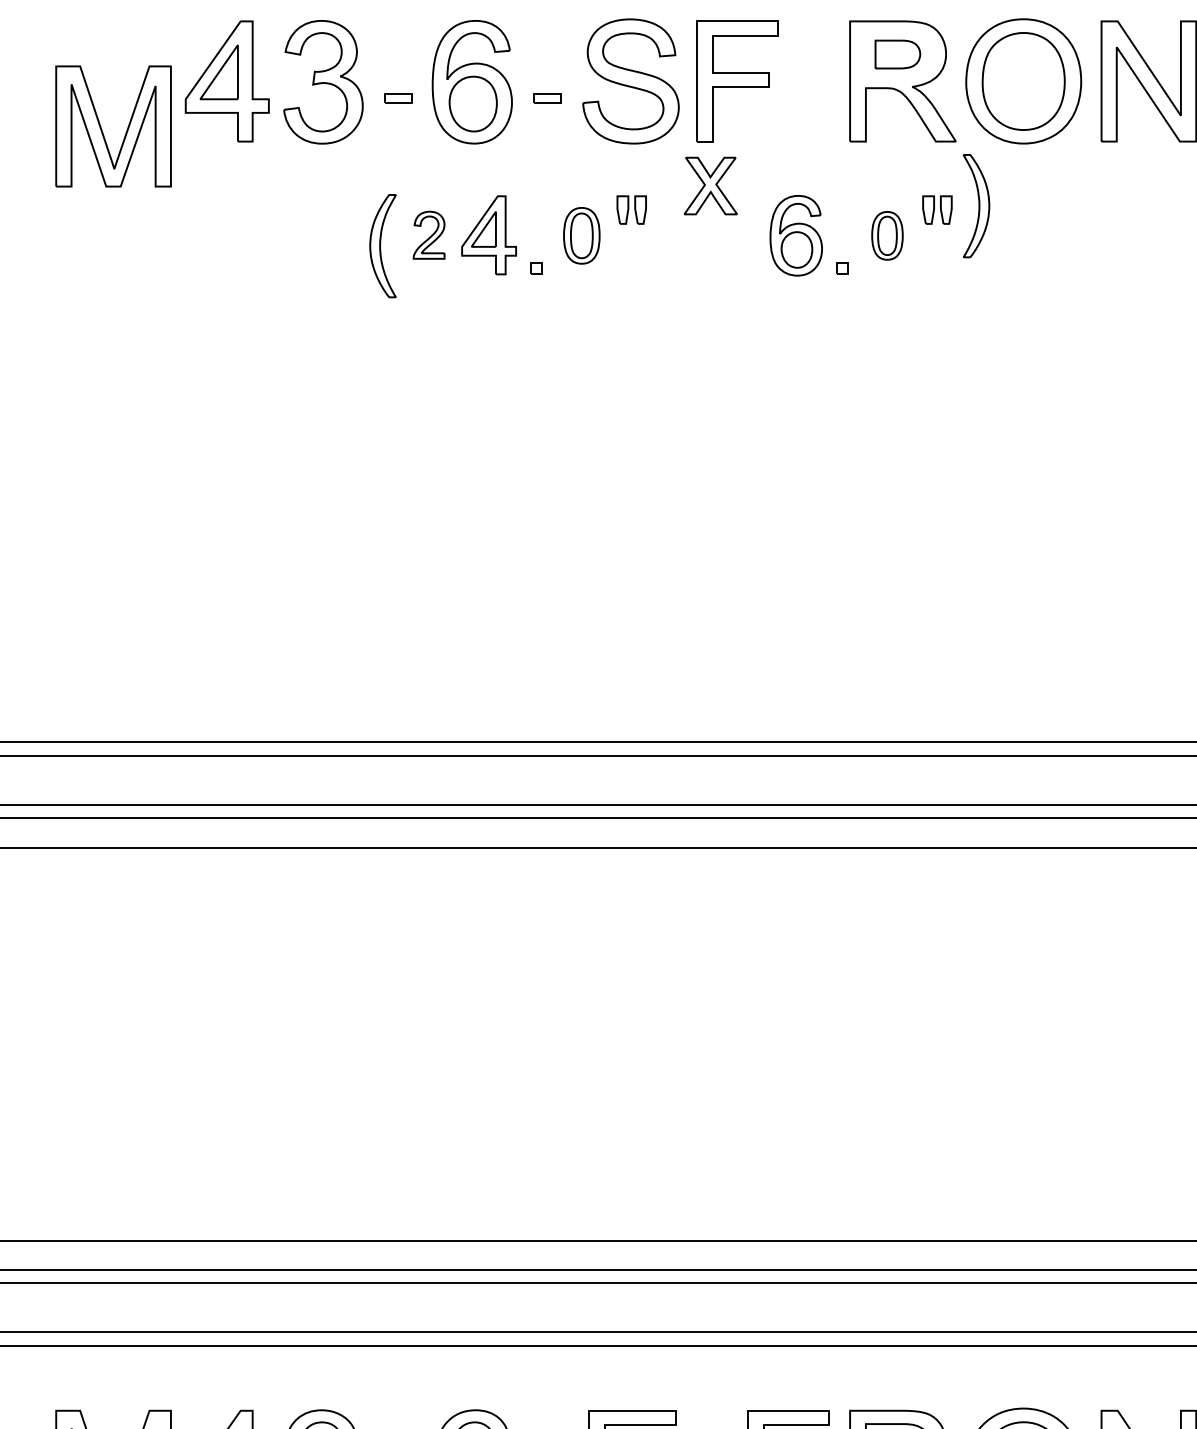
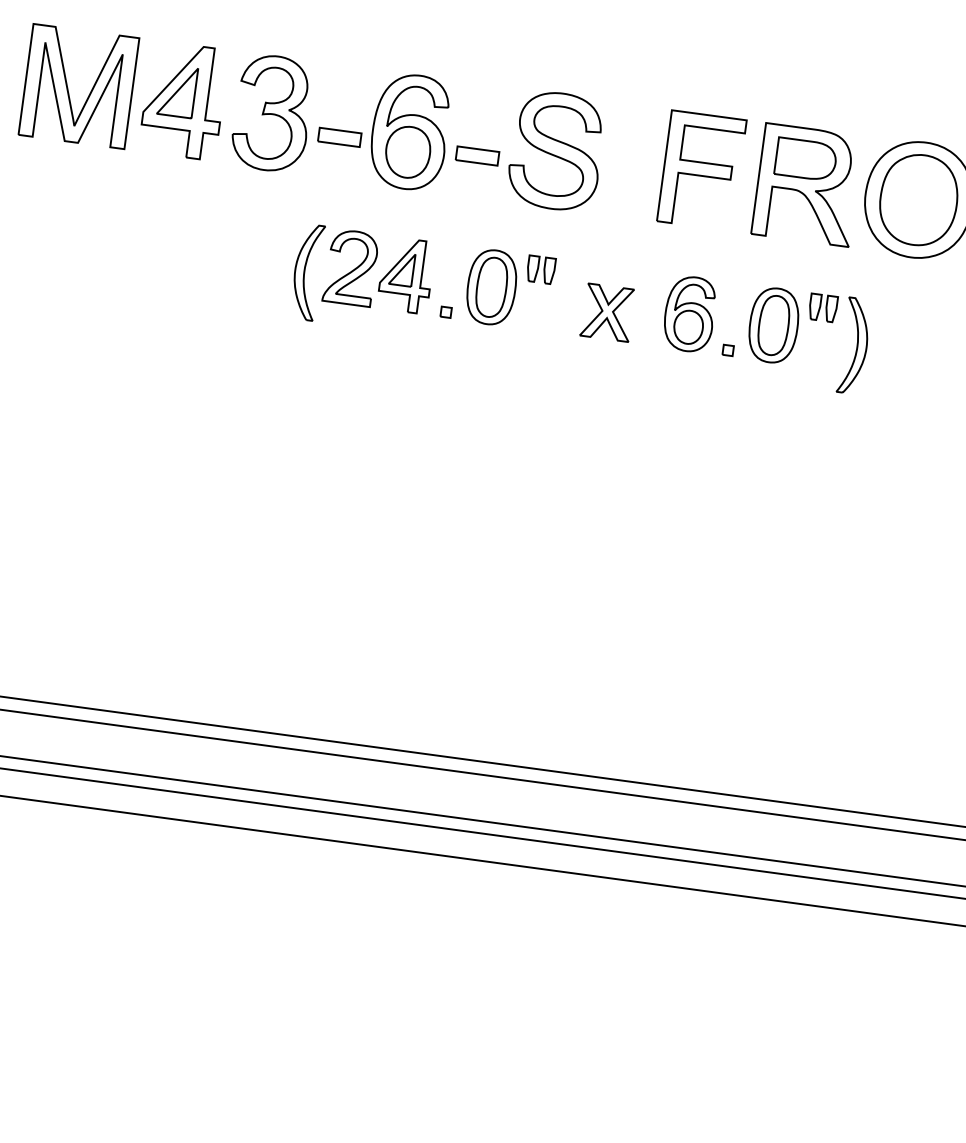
part: (897, 54) -> (805, 159), size x1.43
part: (737, 81) -> (701, 170), moved
part: (398, 98) -> (339, 137), size x1.67
part: (547, 98) -> (477, 156), size x1.67
part: (102, 129) -> (68, 87), moved
part: (710, 185) -> (607, 312), moved
part: (976, 206) -> (854, 346), moved
part: (428, 235) -> (350, 267), size x1.67
part: (581, 235) -> (491, 287), size x1.43
part: (887, 235) -> (773, 325), size x1.67

